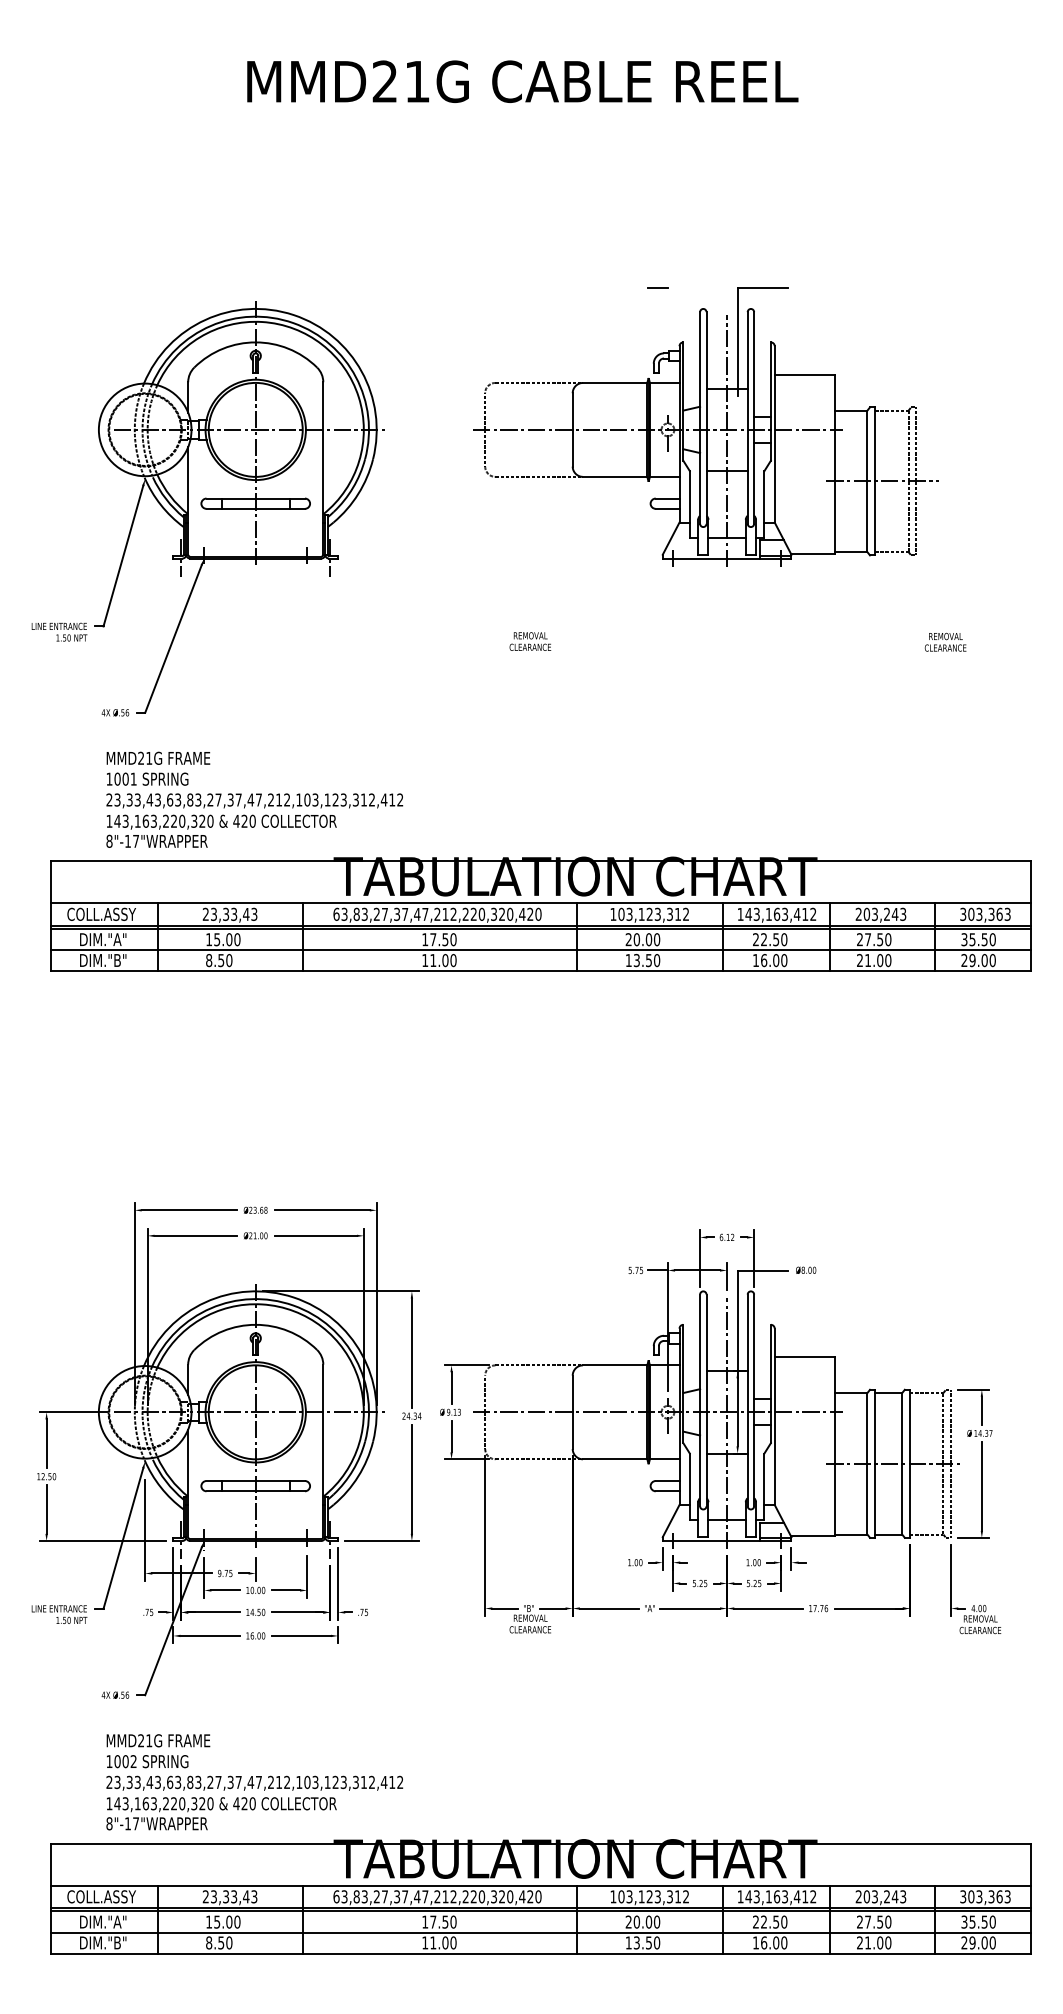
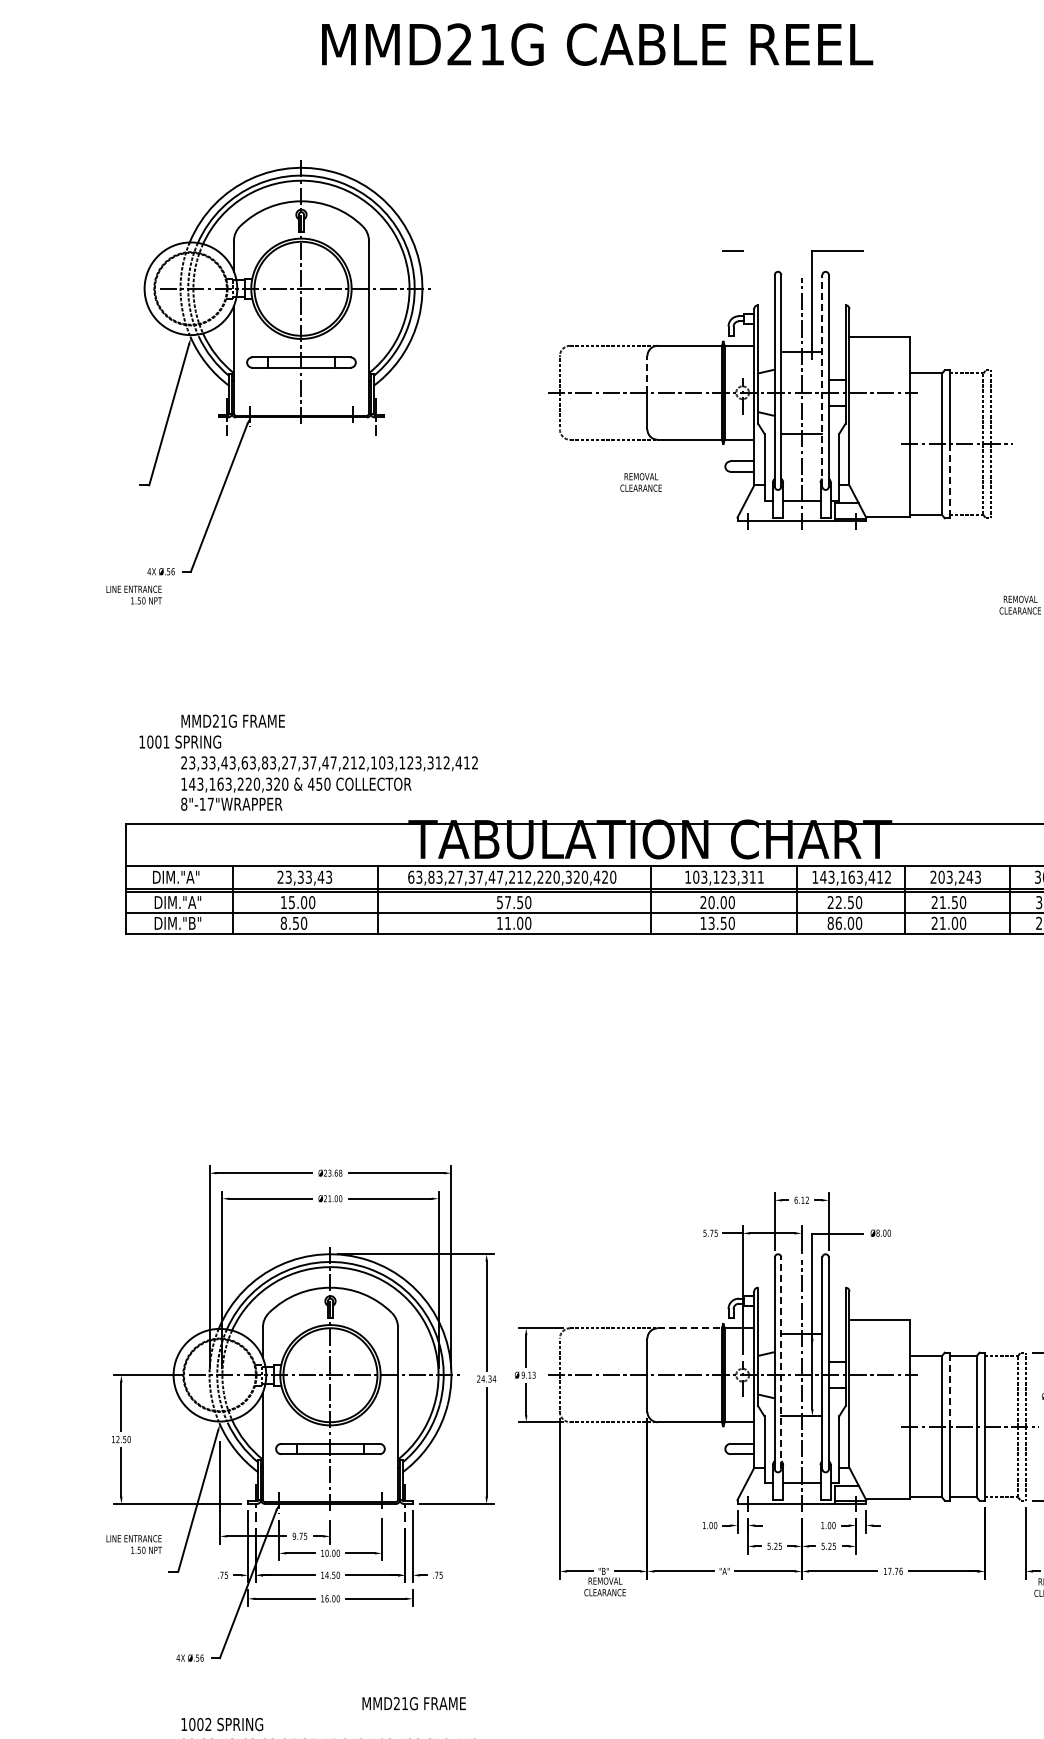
line: (572, 411) -> (647, 374), solid -> dashed
line: (747, 418) -> (822, 381), solid -> dashed
part: (239, 508) -> (285, 367), moved
line: (875, 518) -> (950, 481), solid -> dashed
text: (530, 641) -> (641, 482), moved
text: (147, 778) -> (180, 741), moved
text: (244, 820) -> (319, 783), 420 -> 450
text: (101, 913) -> (176, 876), COLL.ASSY -> DIM."A"
text: (685, 913) -> (760, 876), 103,123,312 -> 103,123,311
text: (425, 939) -> (500, 902), 17.50 -> 57.50
text: (867, 939) -> (942, 902), 27.50 -> 21.50
text: (755, 960) -> (830, 923), 16.00 -> 86.00
line: (615, 1365) -> (690, 1328), solid -> dashed
line: (706, 1400) -> (781, 1363), solid -> dashed
line: (875, 1426) -> (950, 1389), solid -> dashed
text: (59, 1614) -> (134, 1544), moved
text: (158, 1740) -> (414, 1703), moved

